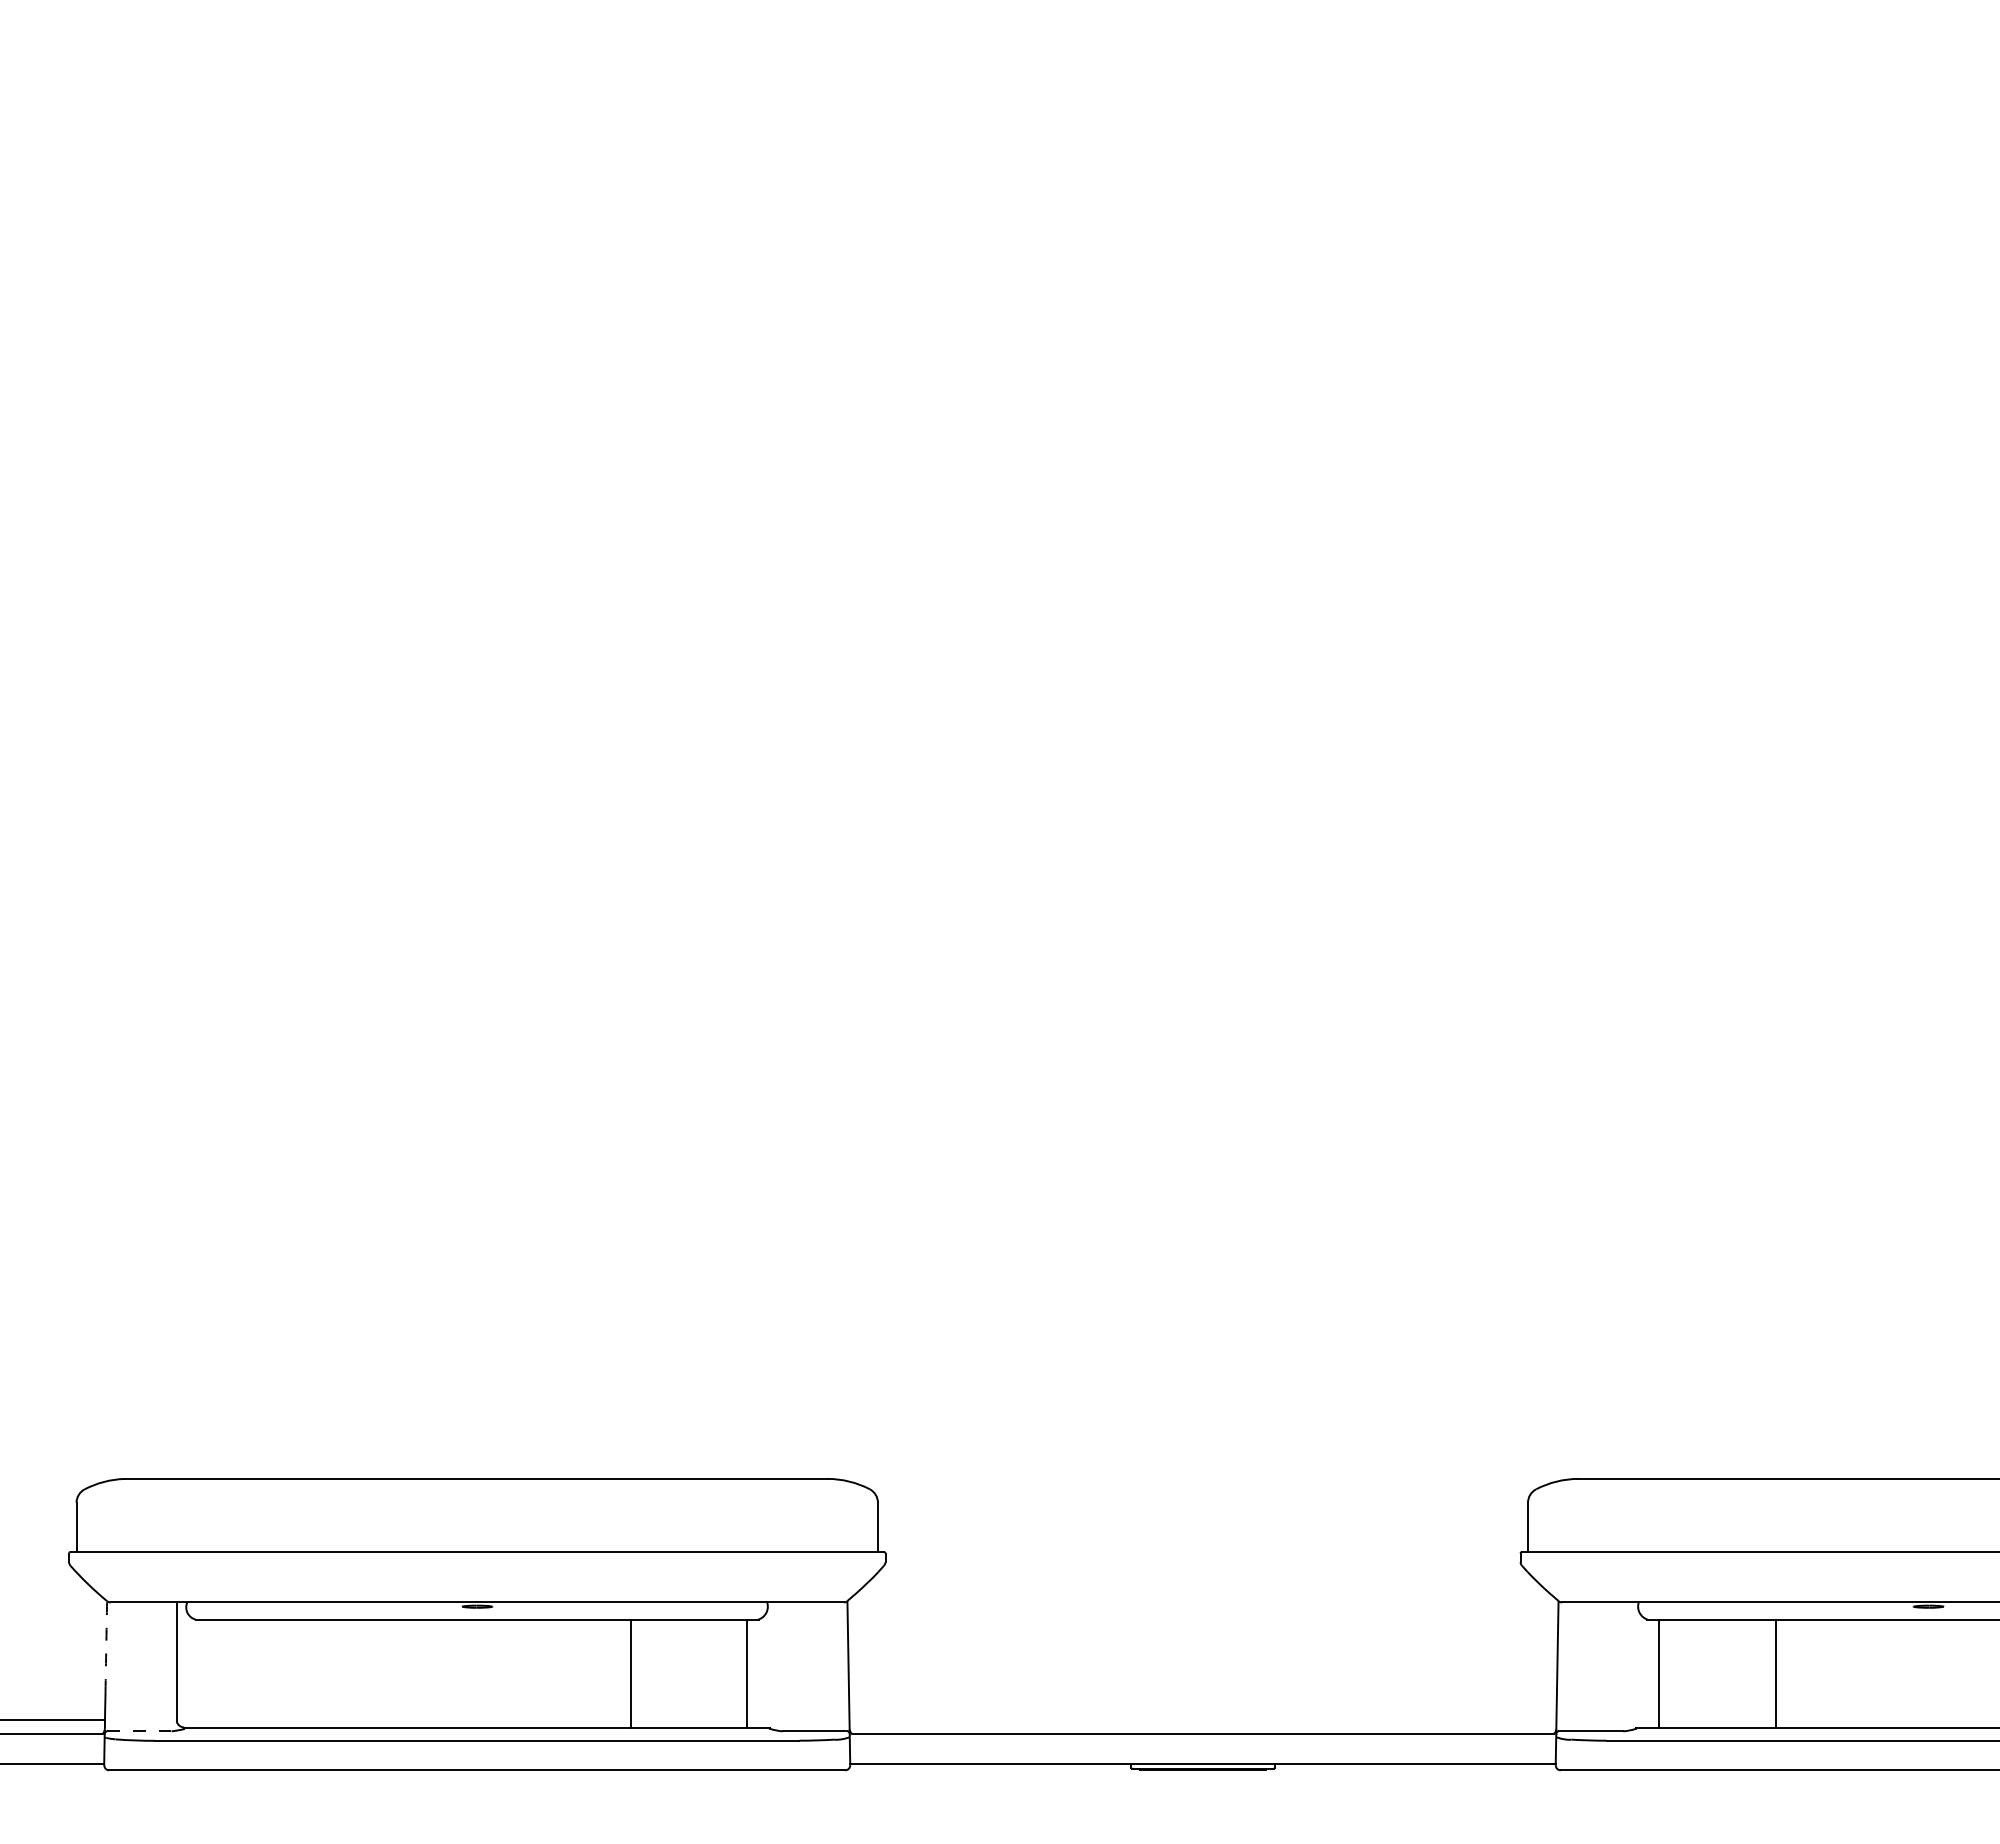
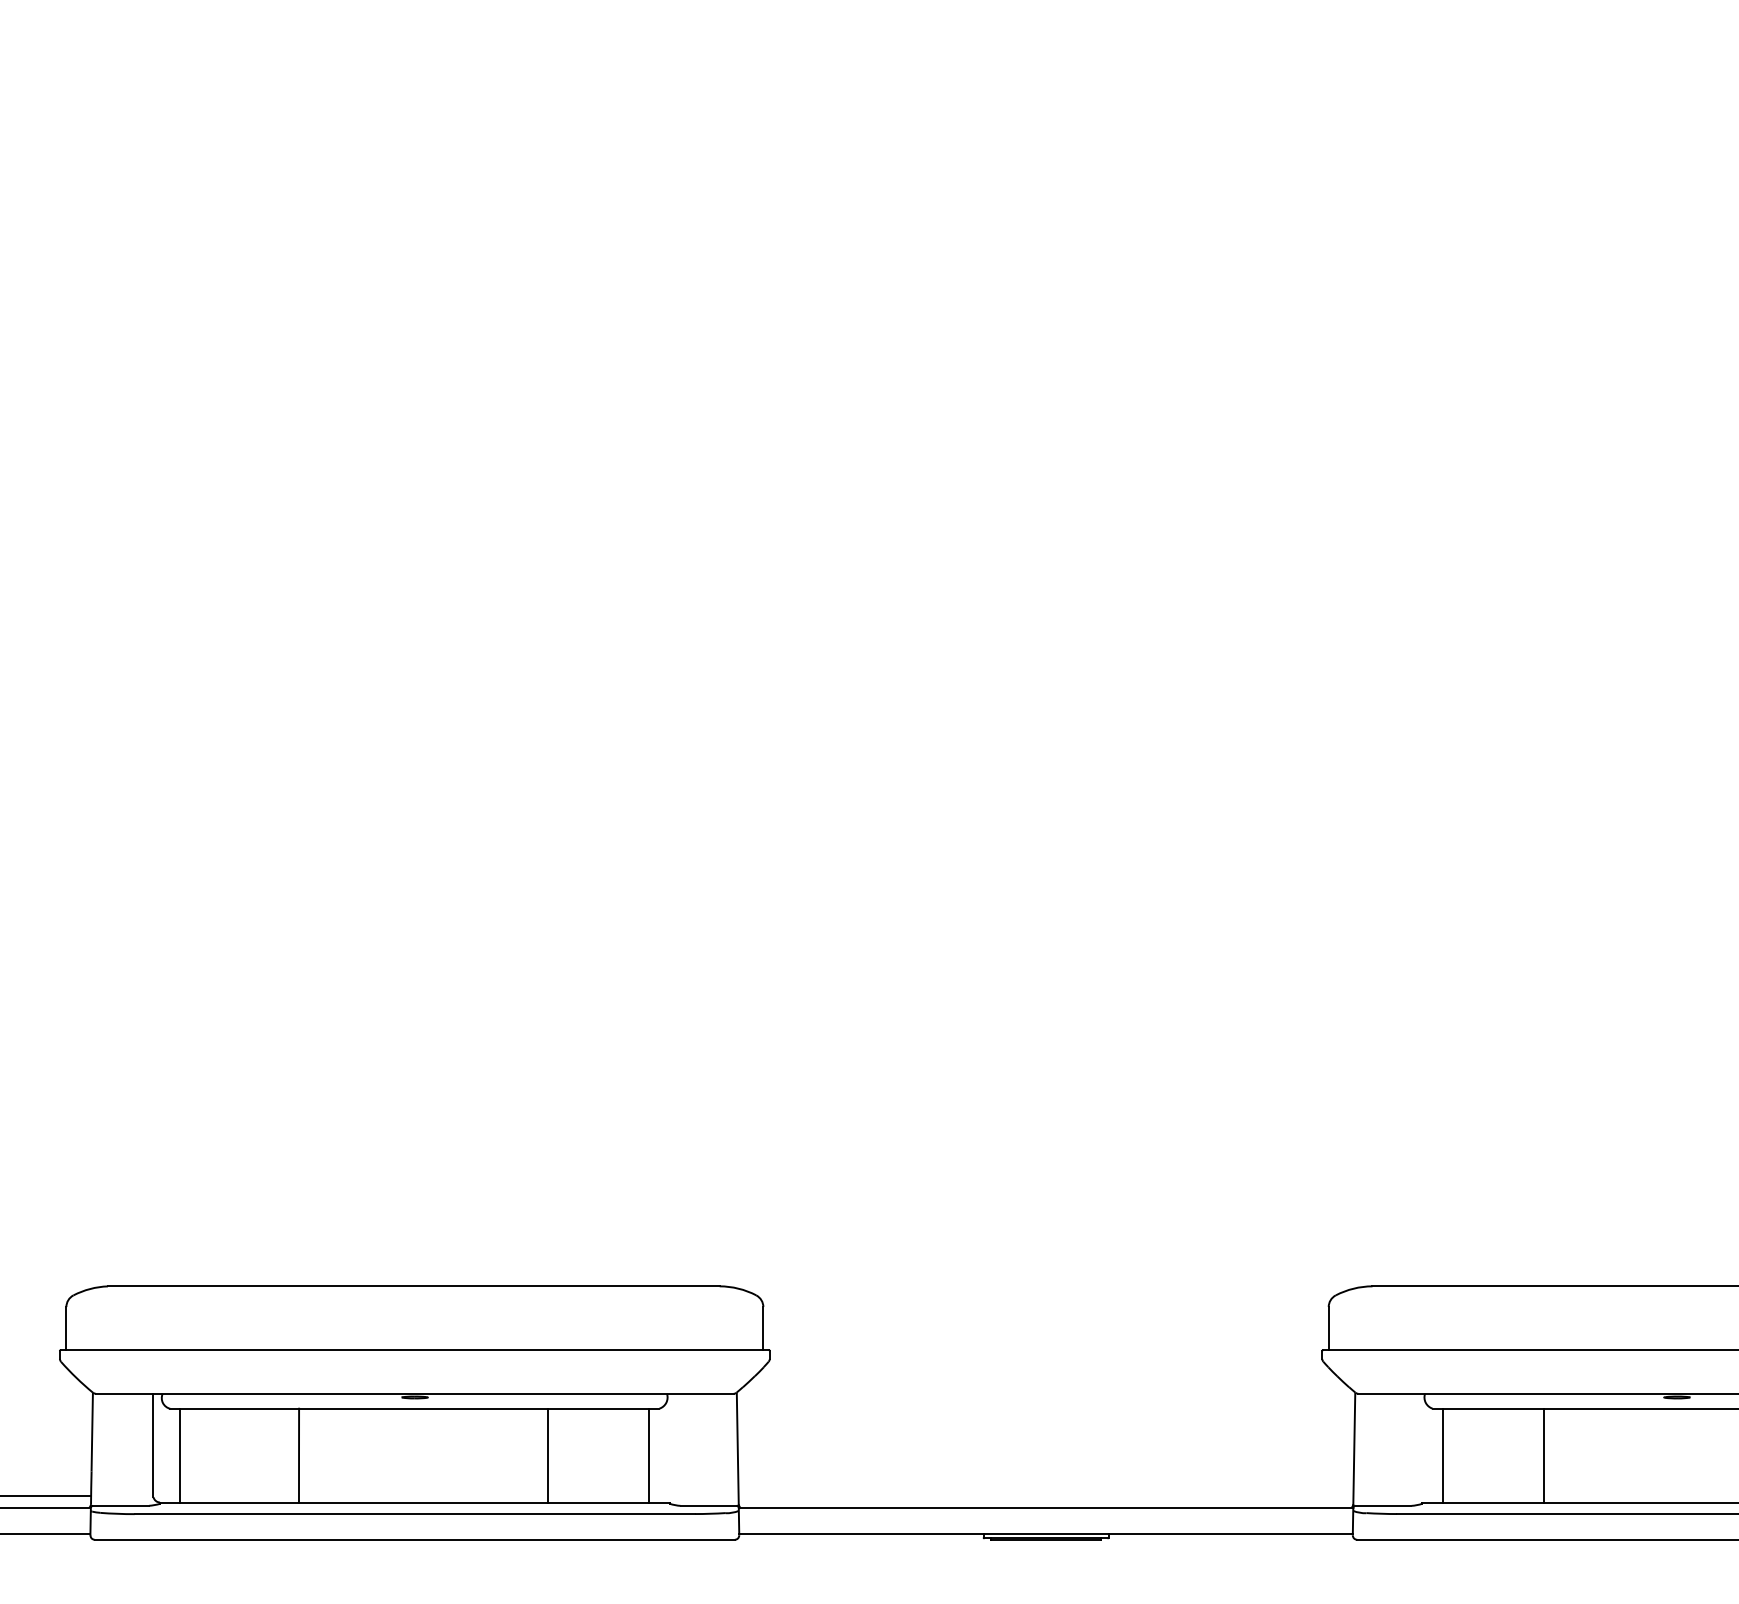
arc: (106, 1646) -> (92, 1432), dashed -> solid
line: (207, 1673) -> (180, 1455), added
line: (344, 1673) -> (299, 1455), added
line: (139, 1731) -> (121, 1506), dashed -> solid

